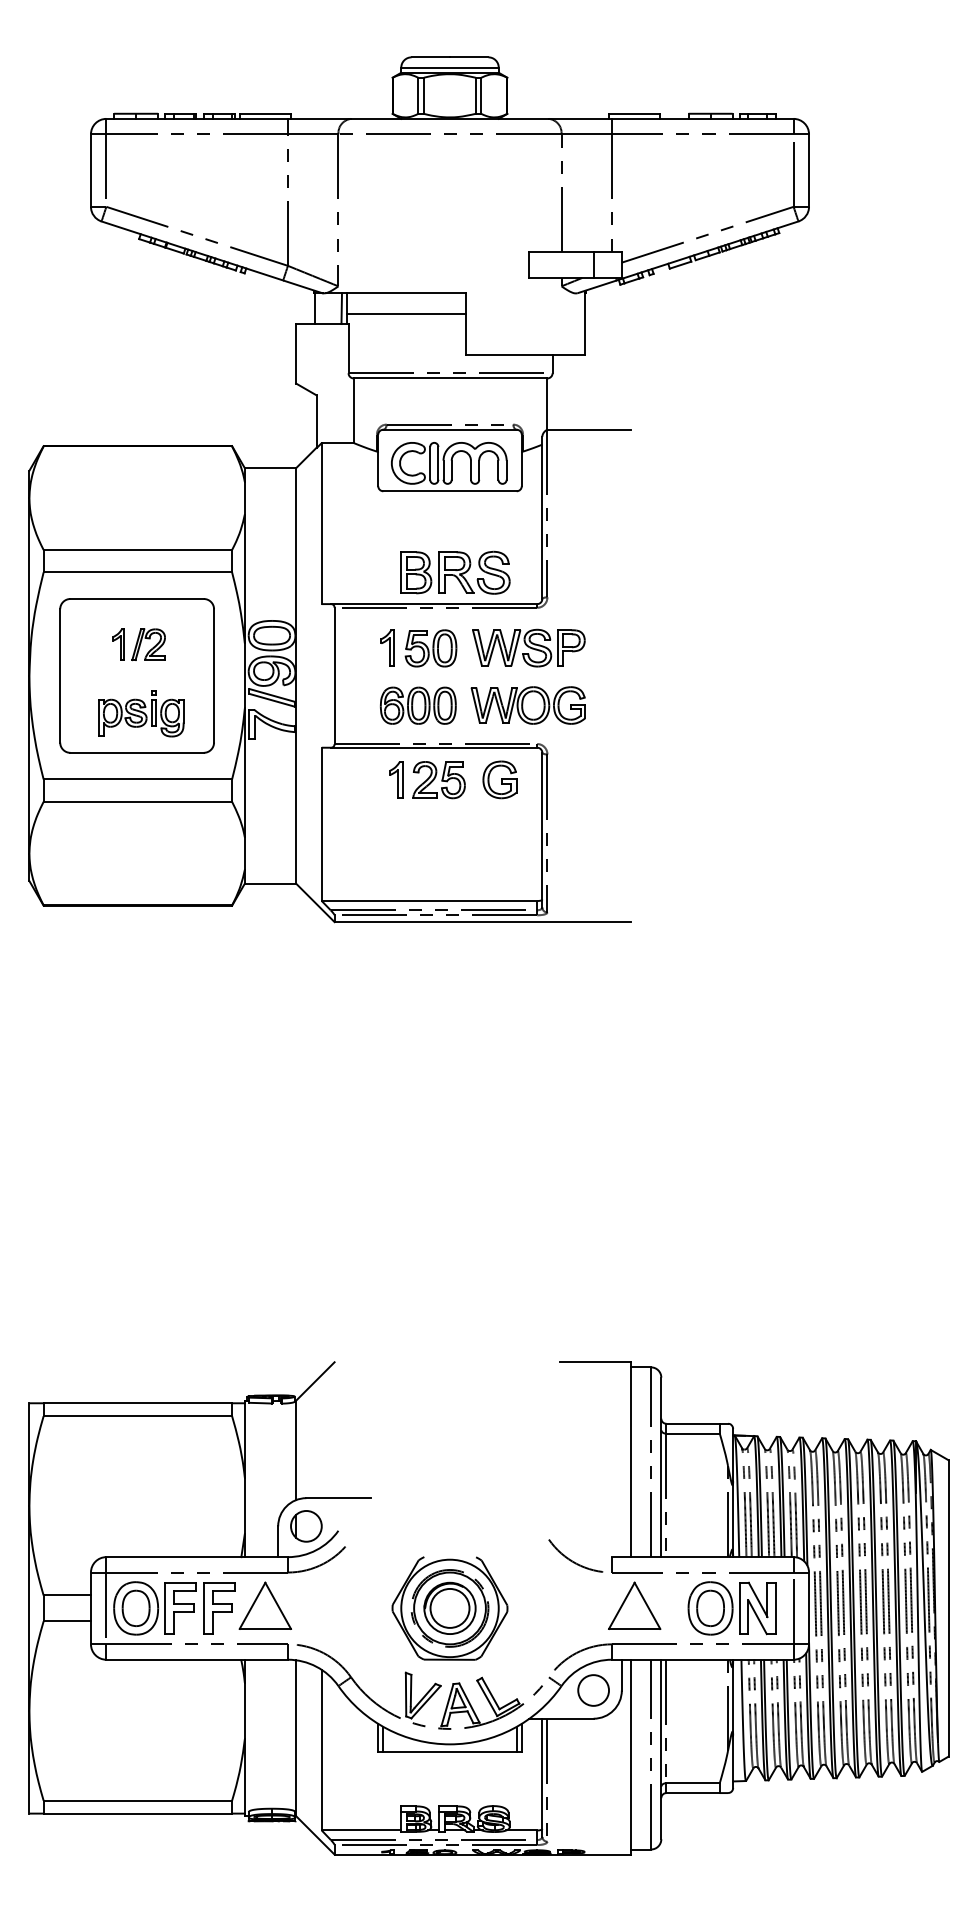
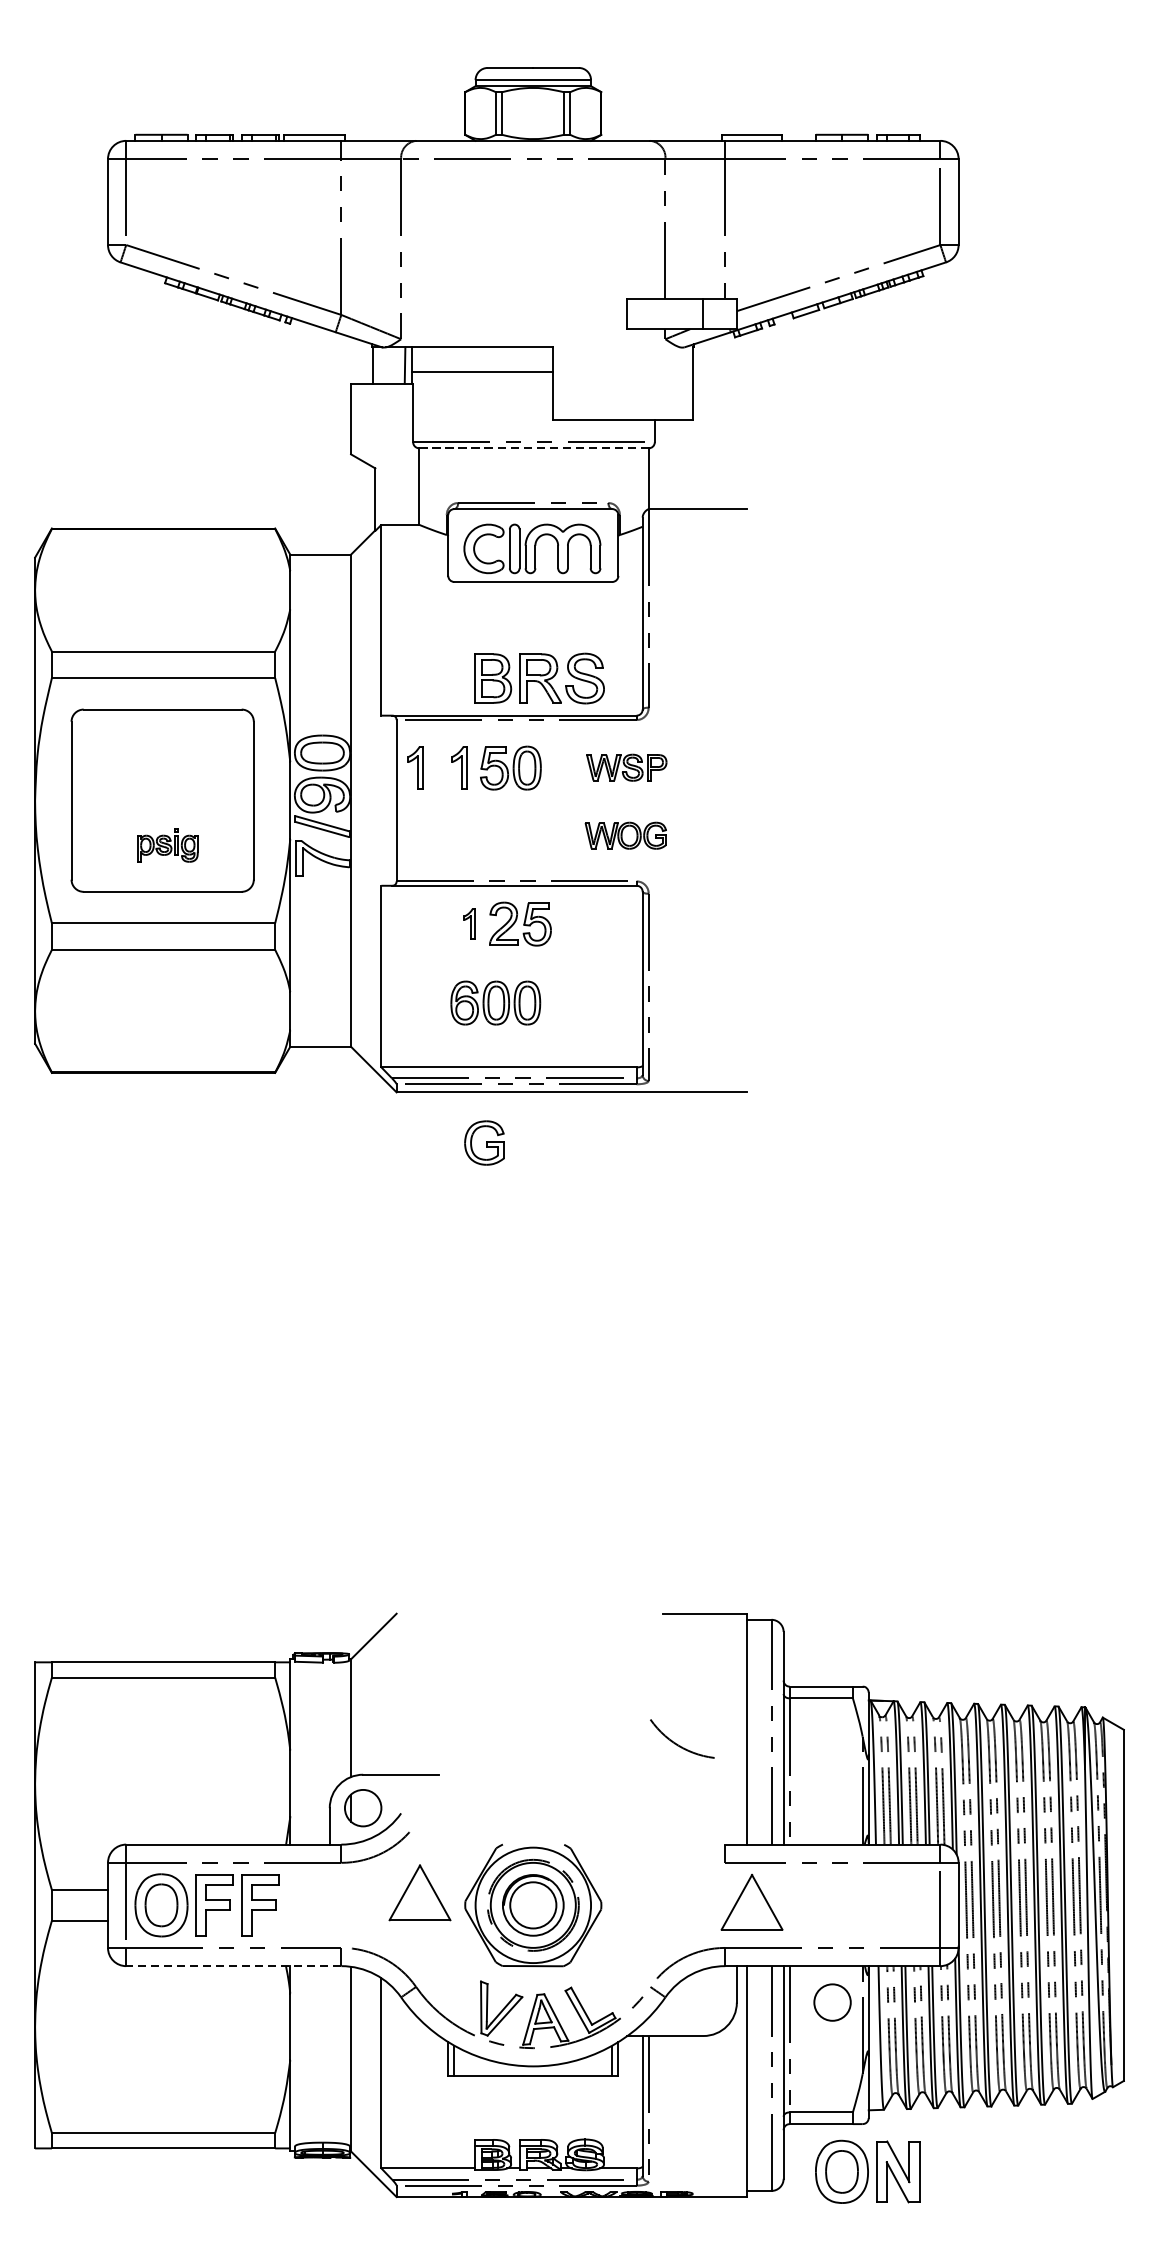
line: (450, 378) -> (533, 448), solid -> dashed
part: (138, 644) -> (164, 763), removed
part: (350, 647) -> (415, 767), added
part: (528, 647) -> (626, 767), size x0.6
part: (418, 705) -> (495, 1002), moved
part: (527, 705) -> (625, 835), size x0.6
part: (141, 713) -> (167, 845), size x0.6
part: (396, 779) -> (469, 923), size x0.7
part: (499, 779) -> (484, 1142), moved
arc: (571, 1559) -> (677, 1743), moved
part: (264, 1605) -> (418, 1892), moved
part: (731, 1608) -> (866, 2171), moved
line: (197, 1659) -> (234, 1965), solid -> dashed
circle: (593, 1690) -> (832, 2002), moved

